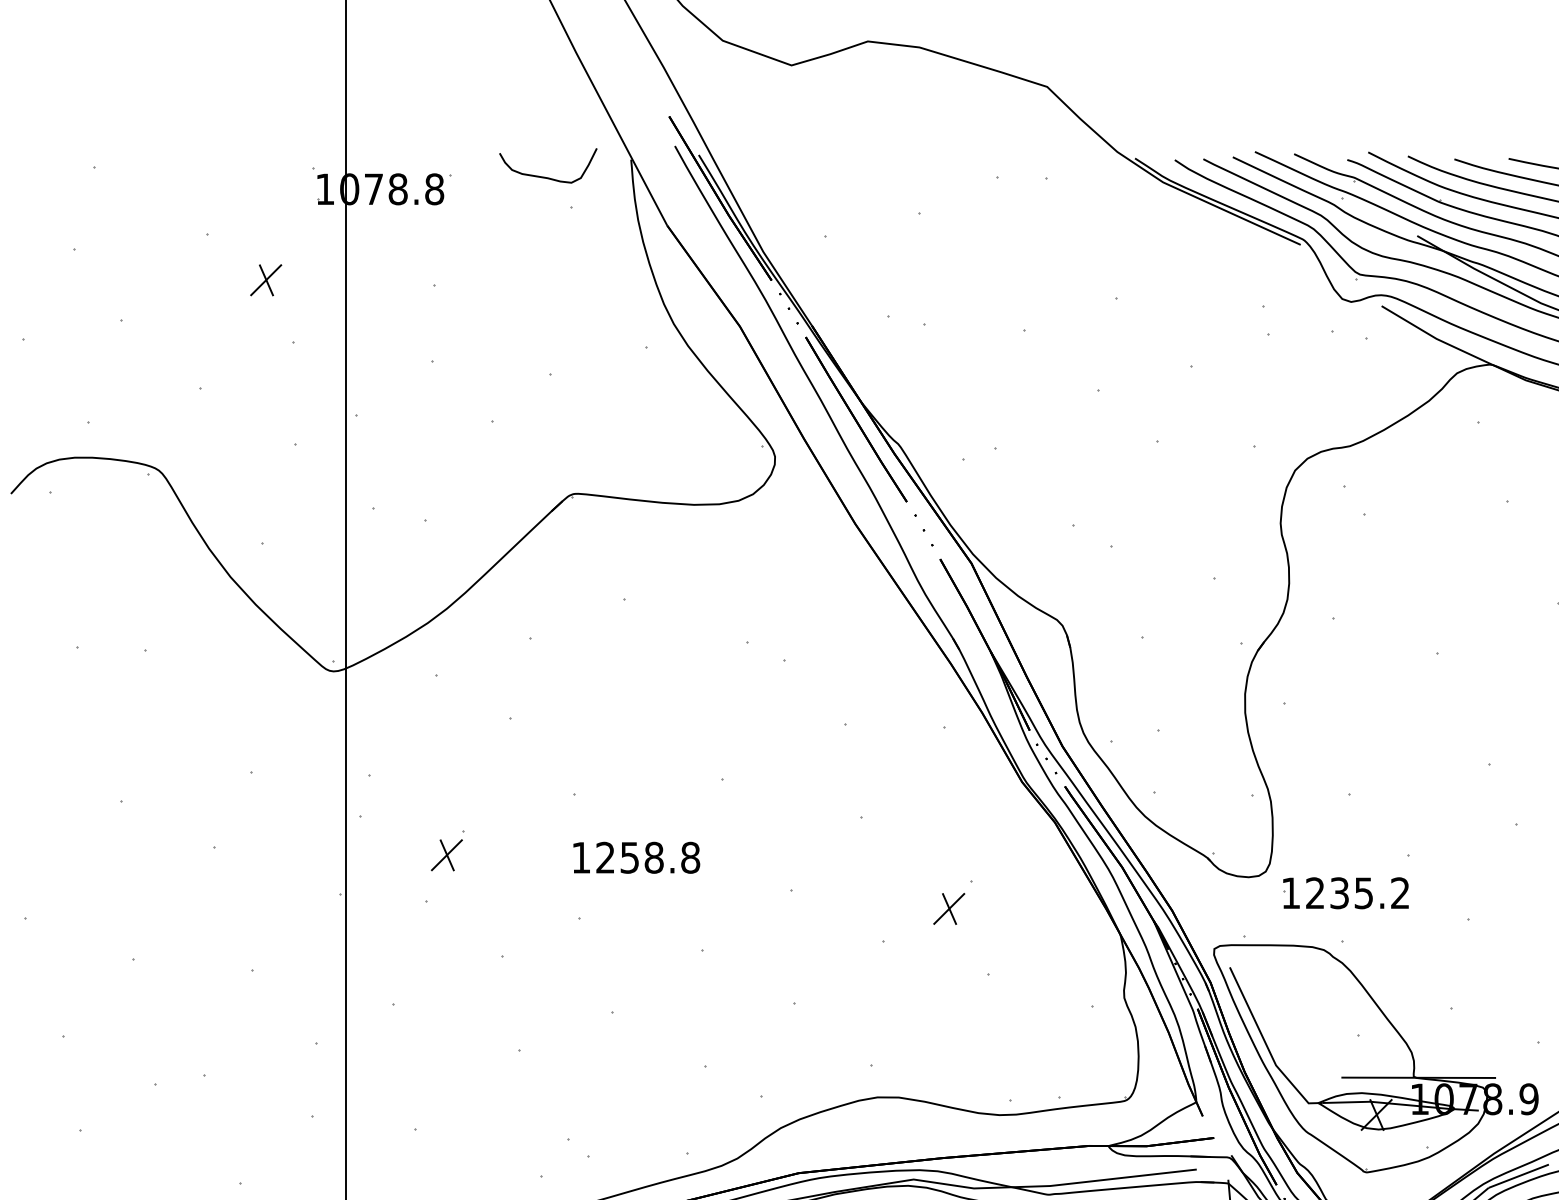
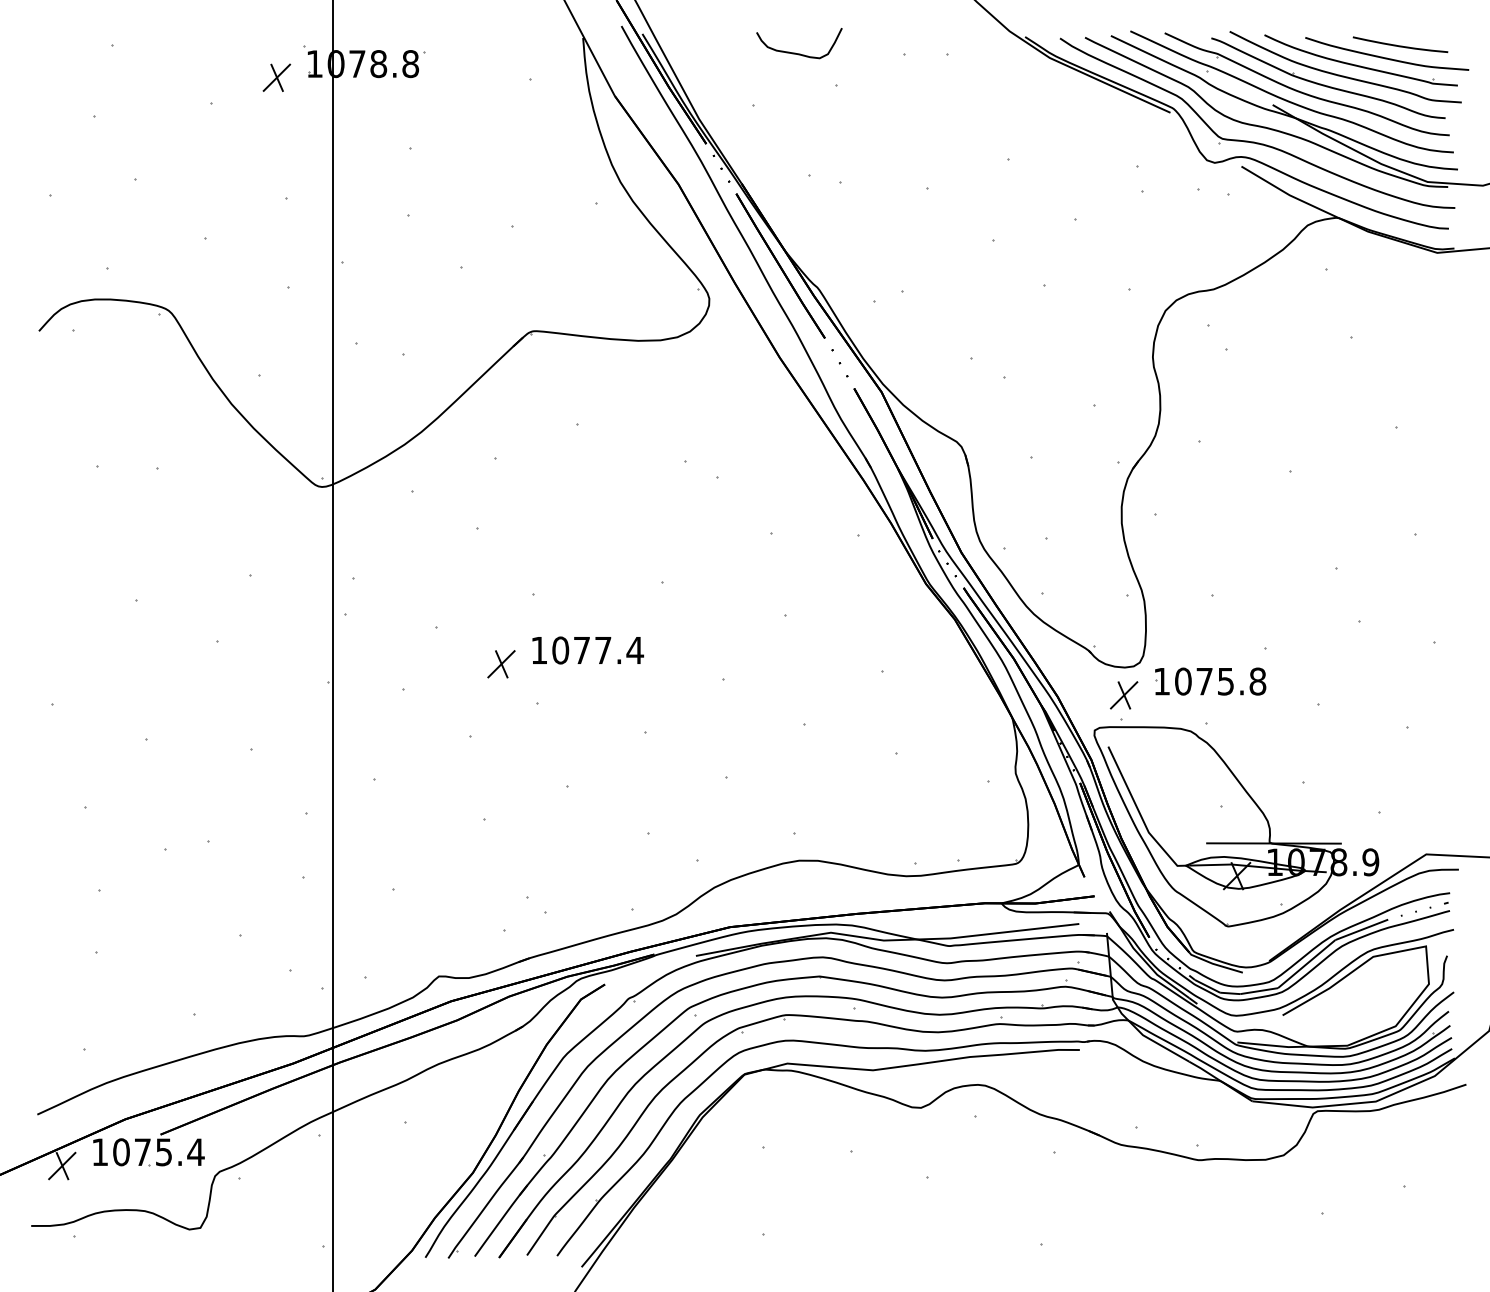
curve: (543, 176) -> (795, 52), moved
part: (265, 279) -> (276, 77), moved
part: (446, 855) -> (501, 664), moved
text: (648, 857) -> (598, 650), 1258.8 -> 1077.4
text: (1357, 893) -> (1220, 681), 1235.2 -> 1075.8
part: (949, 909) -> (1124, 695), moved

